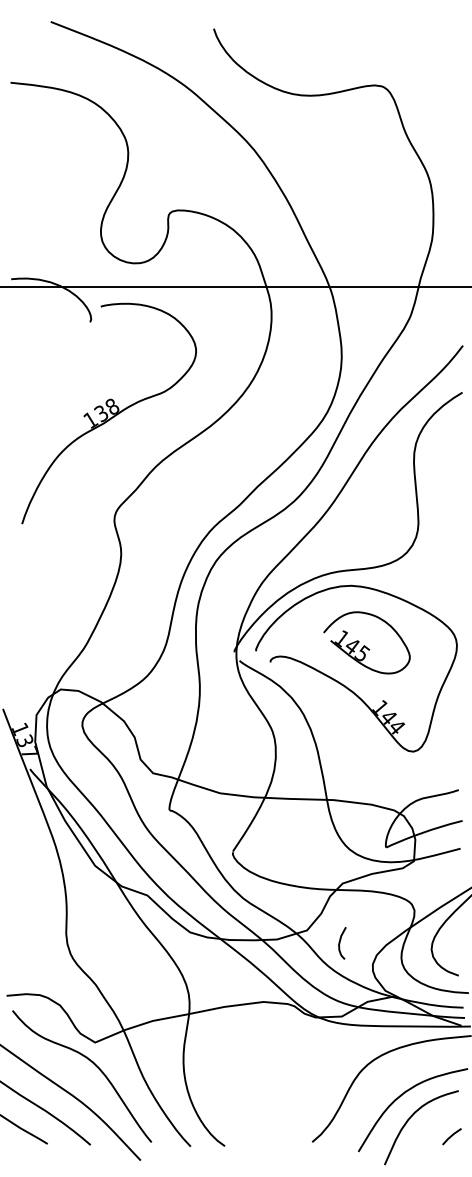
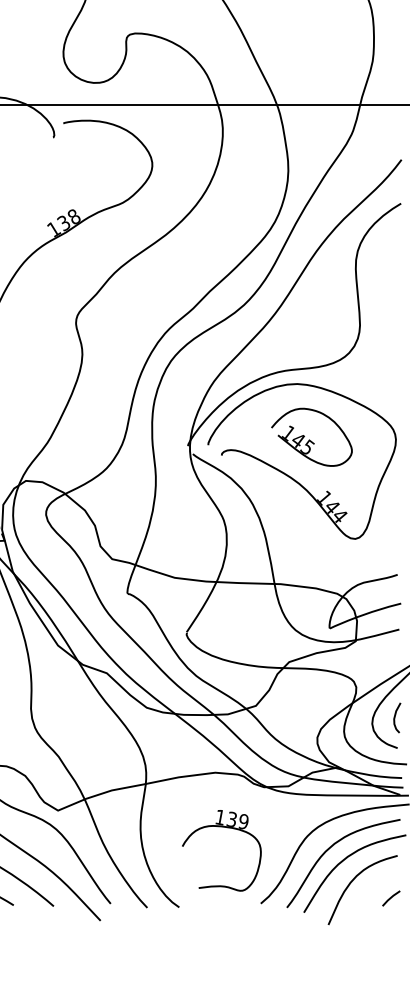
curve: (340, 943) -> (395, 718), moved
part: (275, 1061) -> (226, 828), added
curve: (386, 1083) -> (330, 848), added

